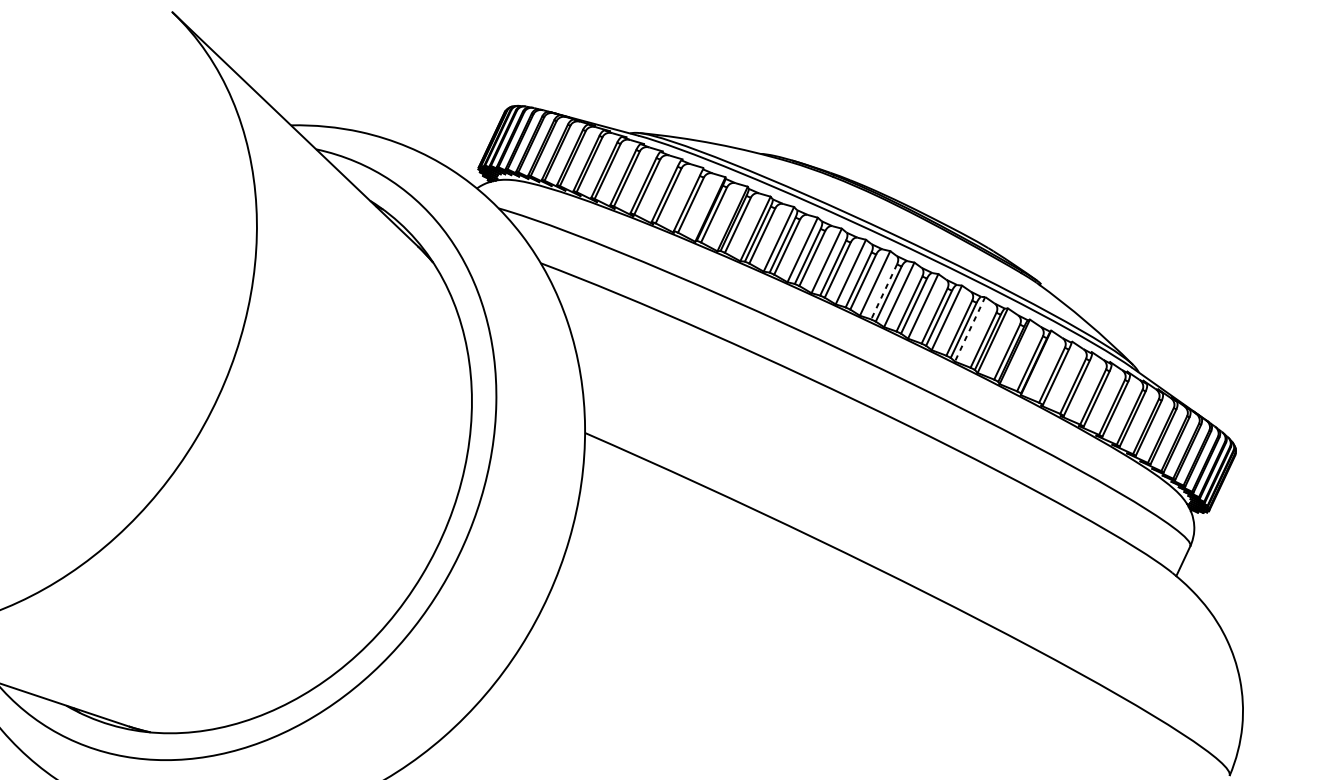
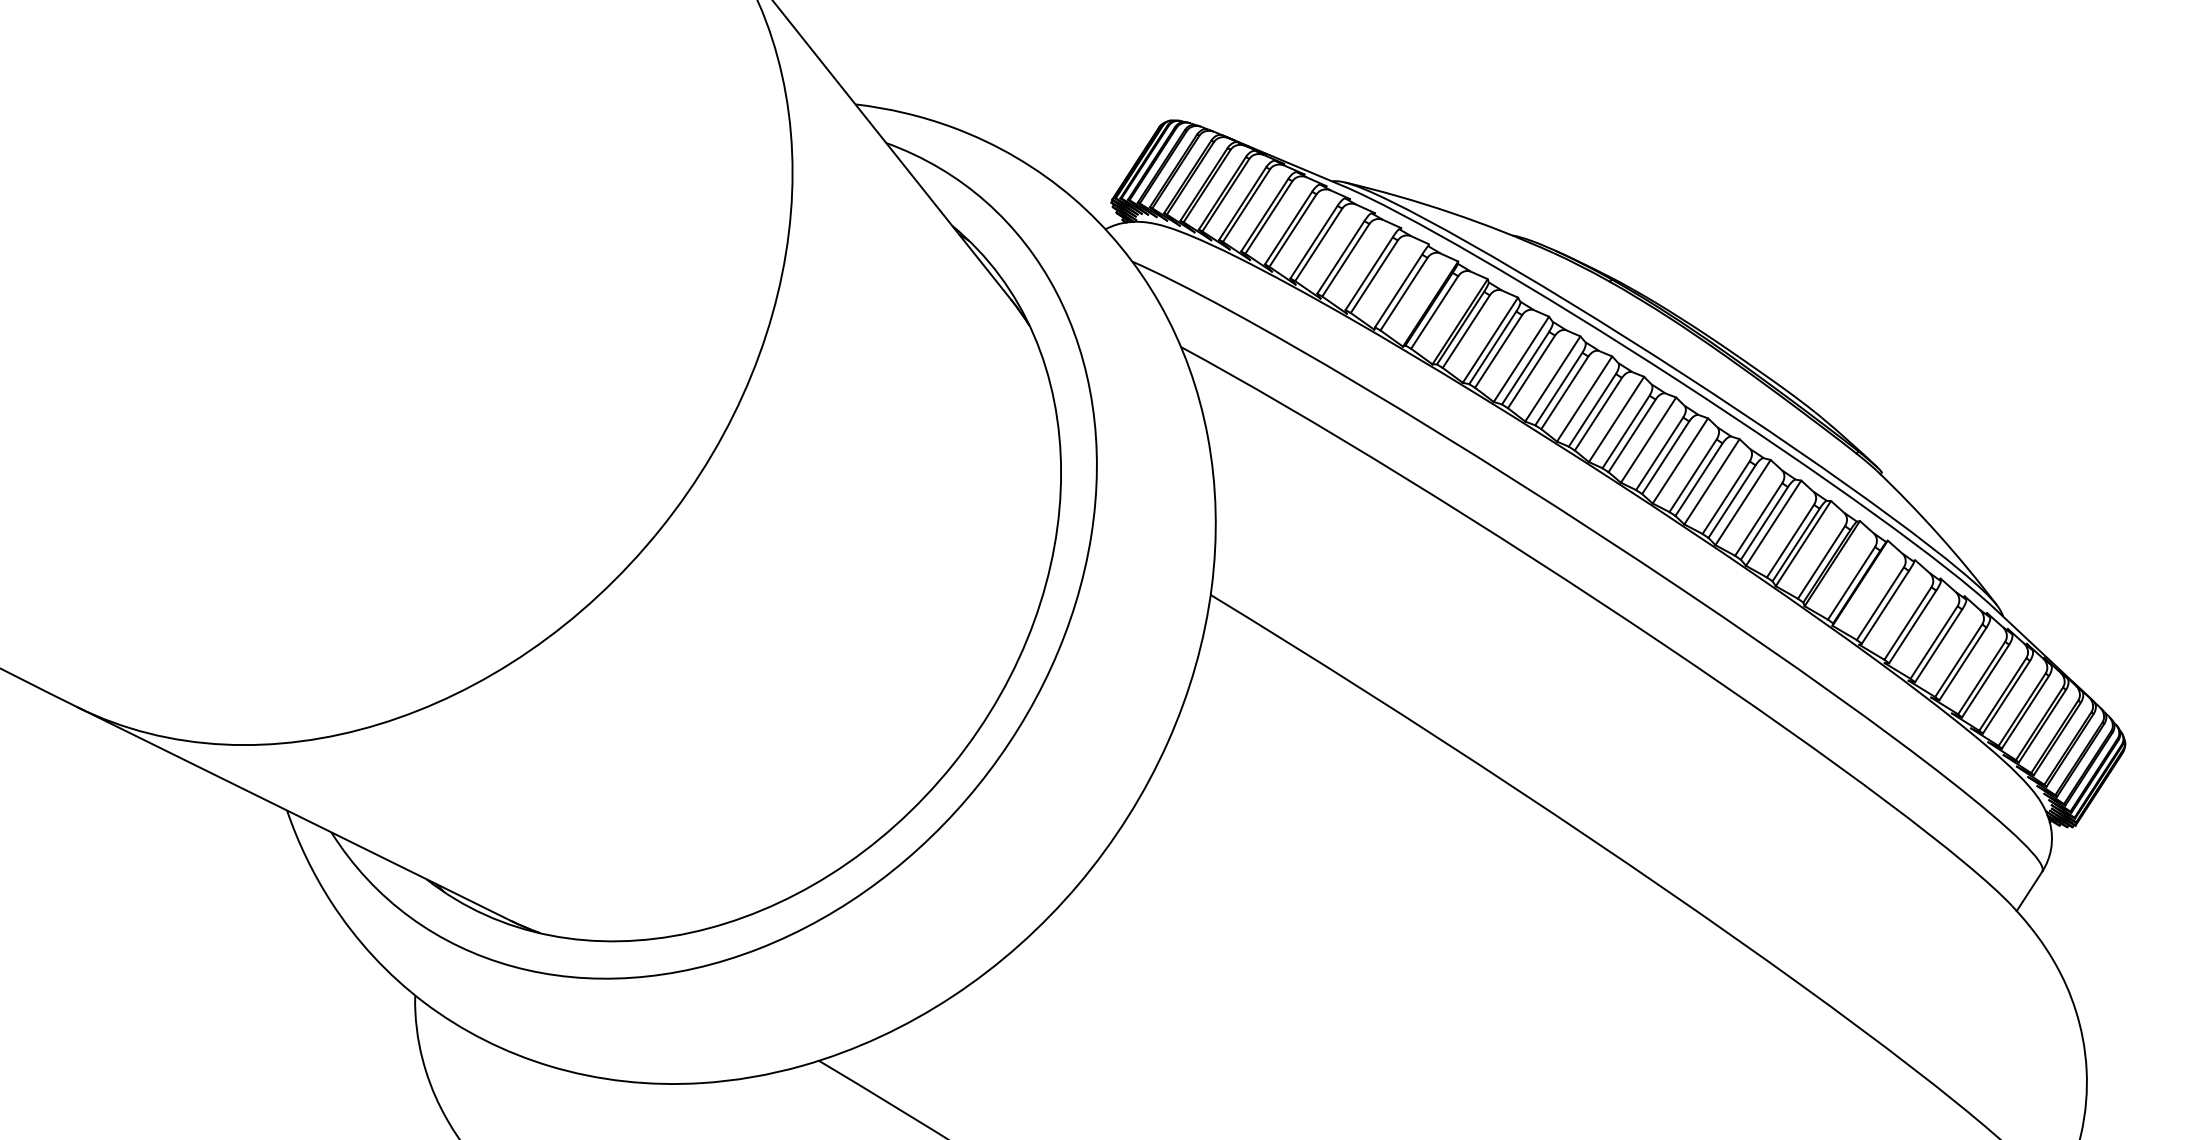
line: (884, 292) -> (1659, 454), dashed -> solid
line: (970, 329) -> (1773, 523), dashed -> solid

